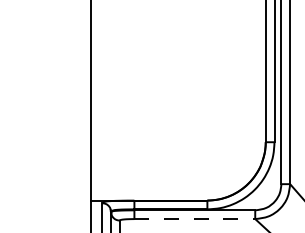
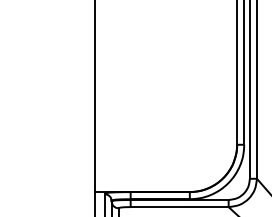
line: (194, 219) -> (179, 207), dashed -> solid

